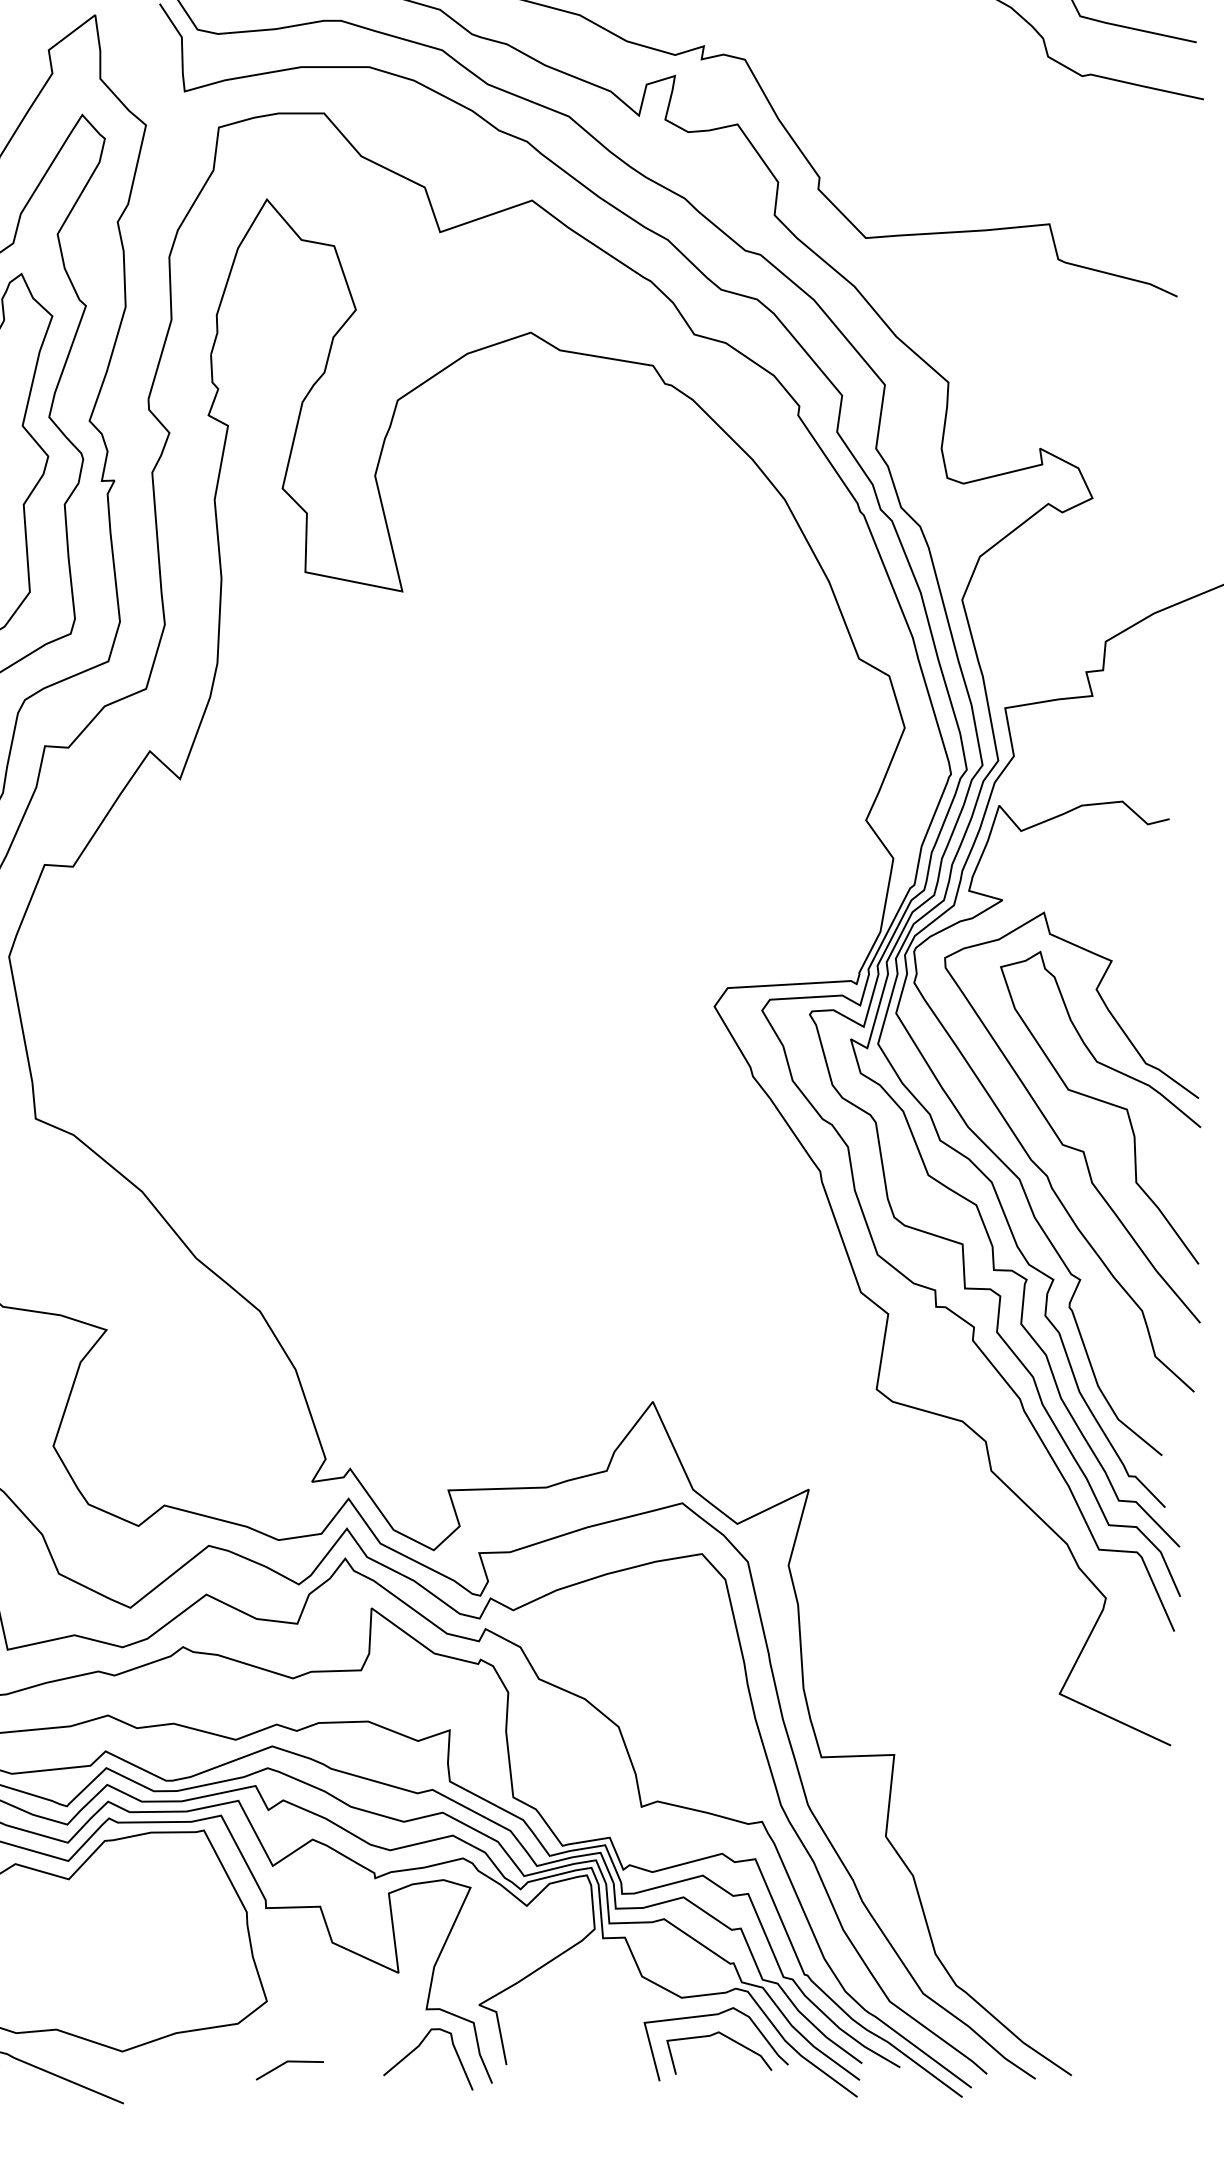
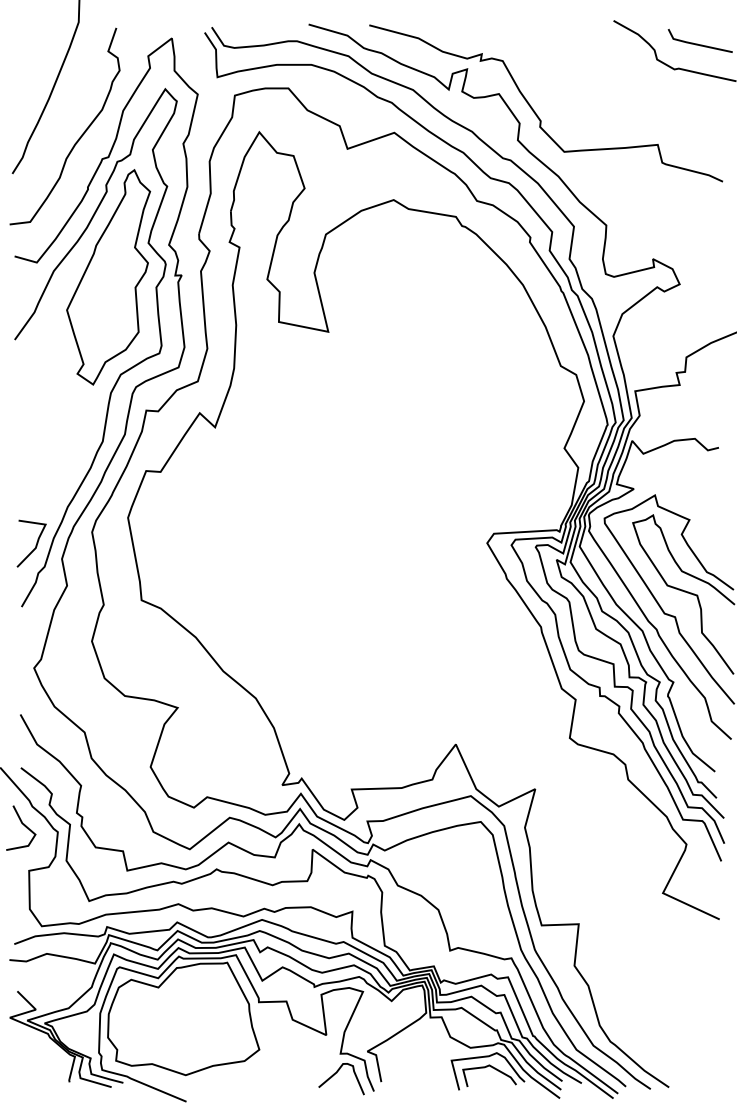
line: (284, 2065) -> (268, 1082), removed

